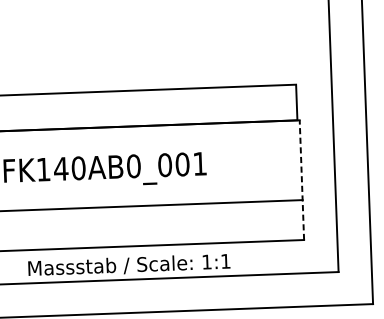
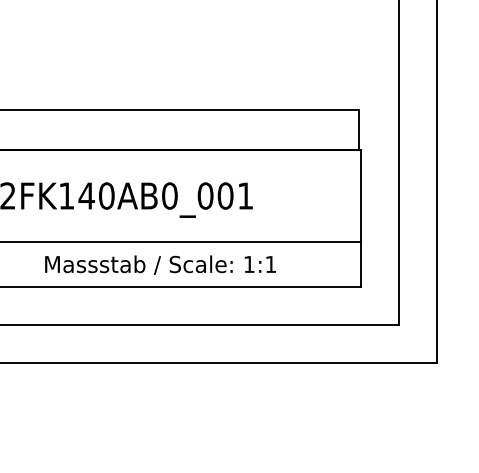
line: (302, 179) -> (361, 218), dashed -> solid
text: (129, 264) -> (160, 264), moved

